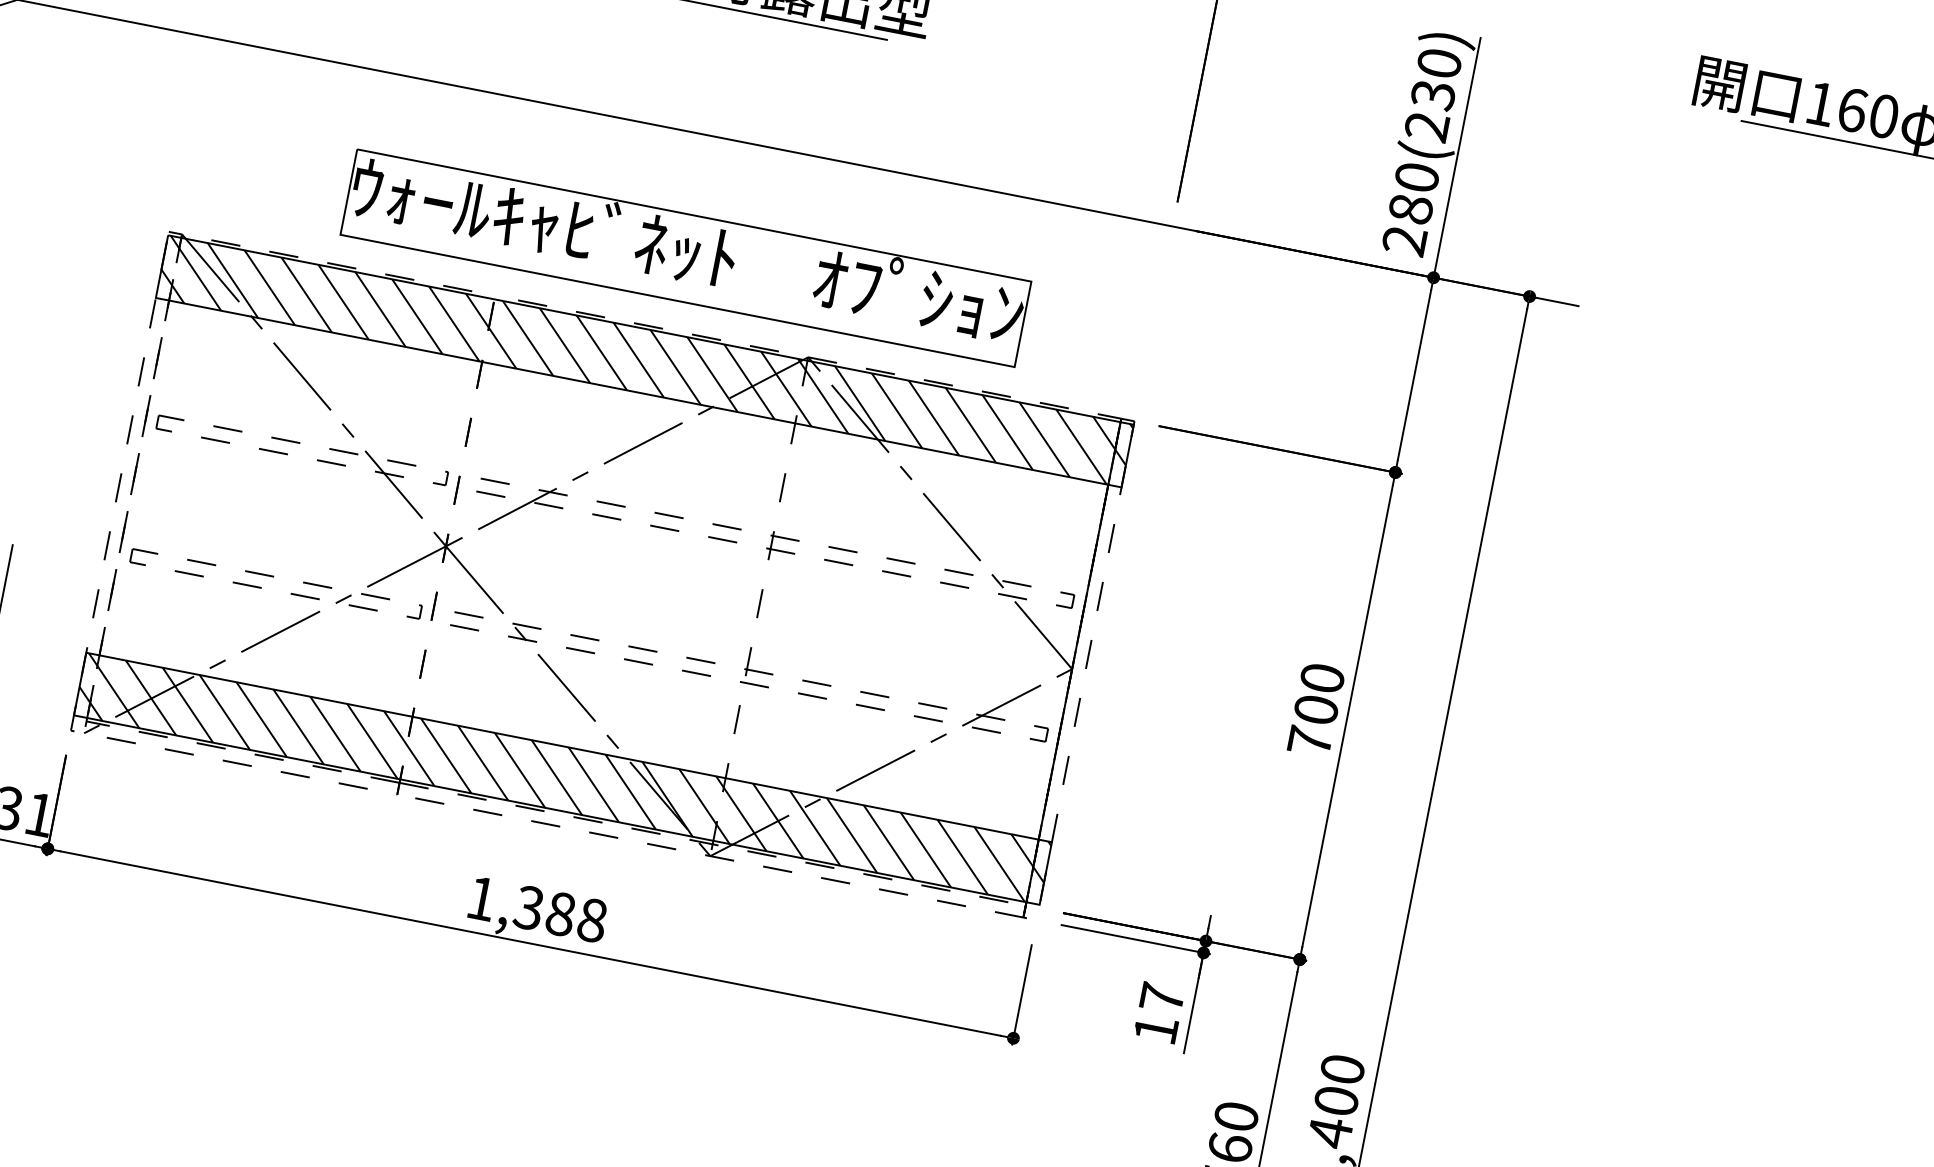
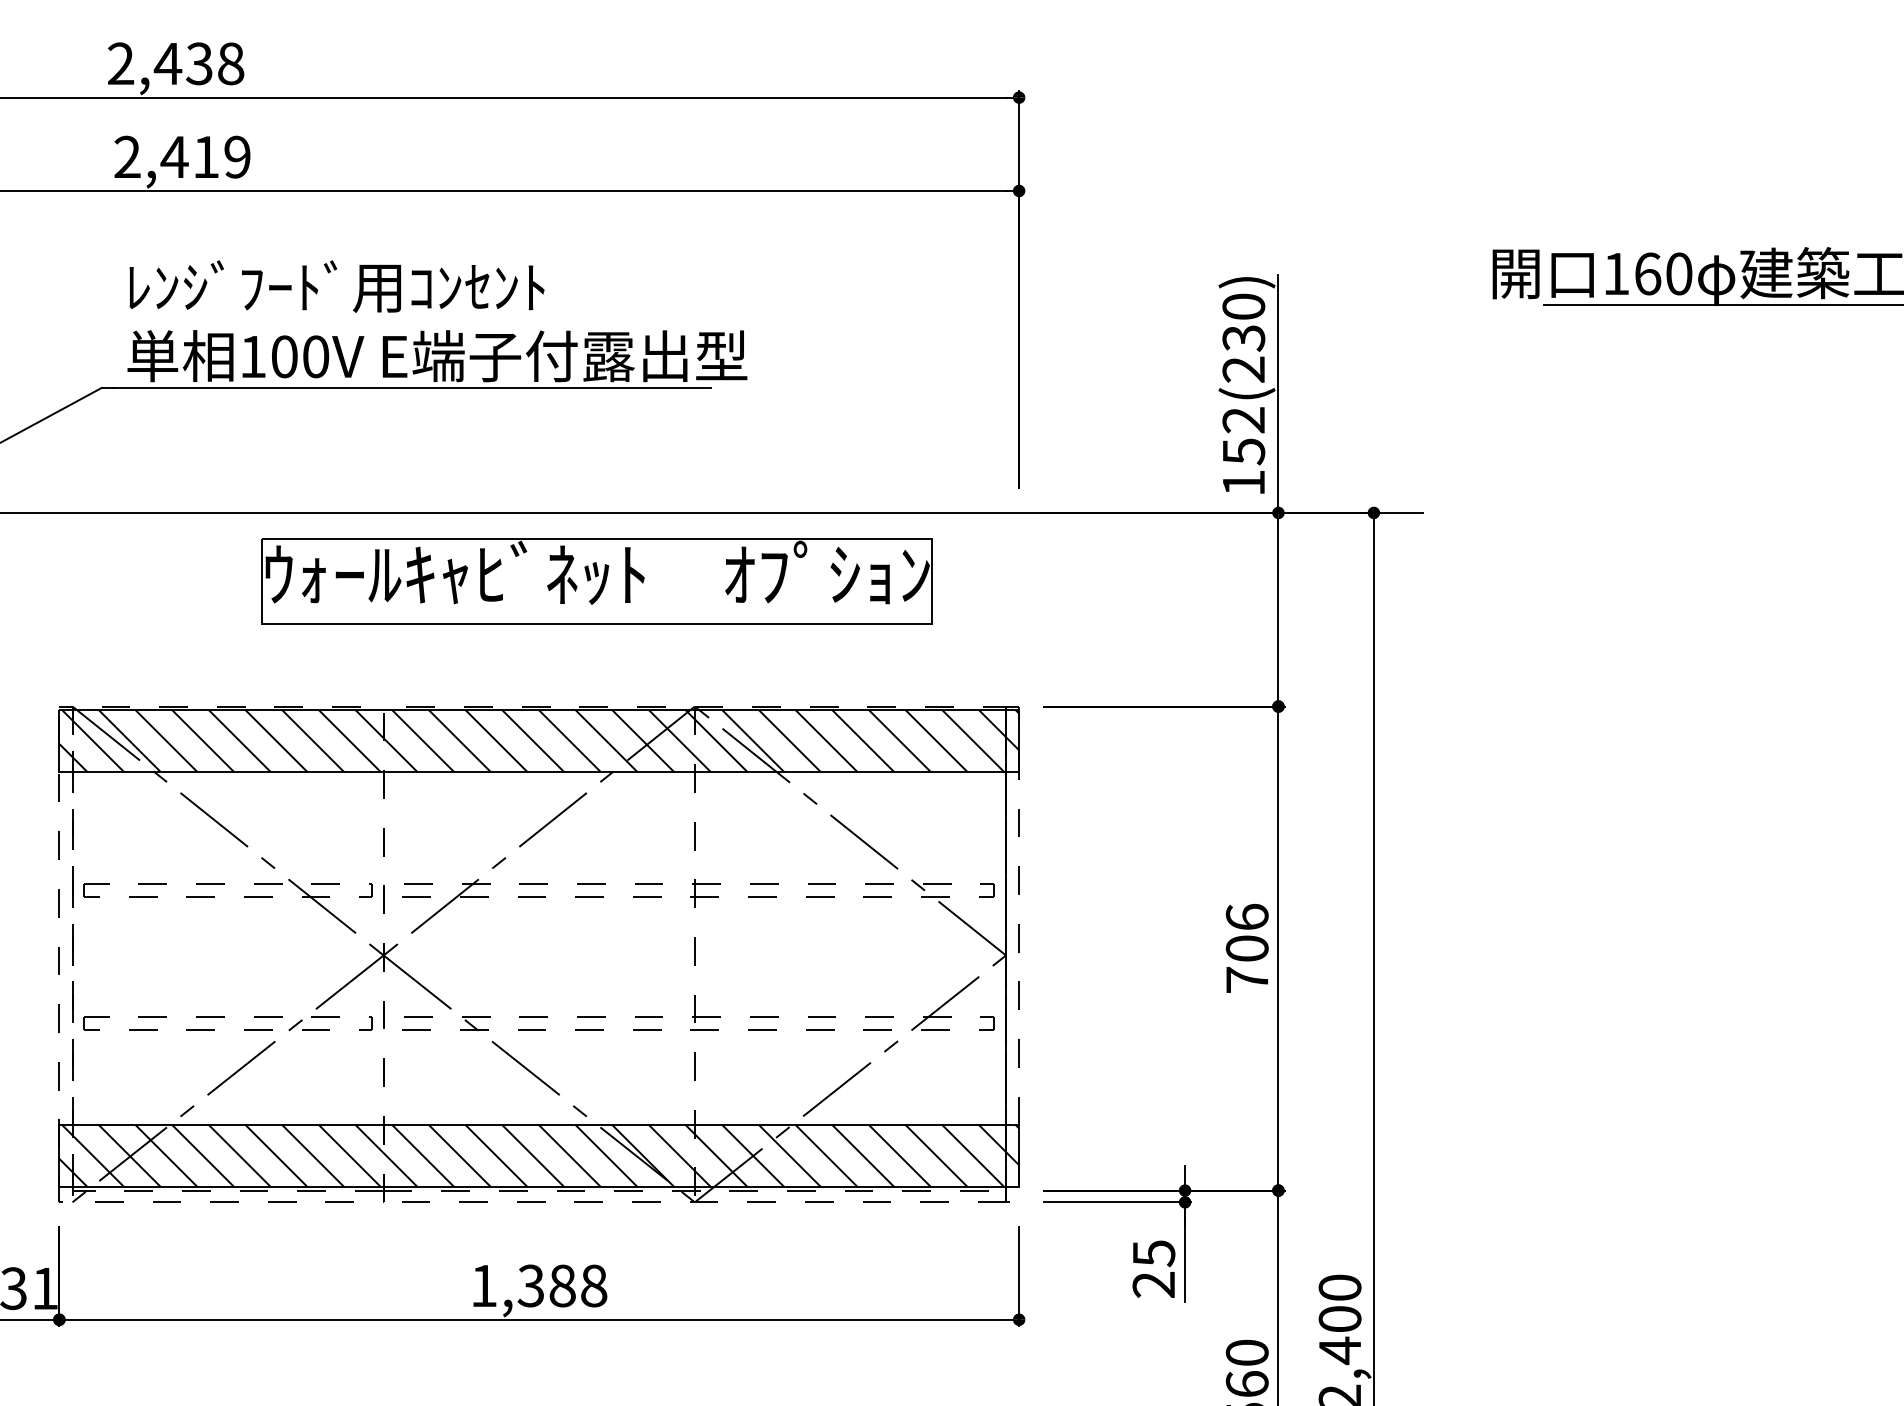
text: (1410, 209) -> (1243, 451), 280(230) -> 152(230)
part: (685, 257) -> (596, 581), moved
text: (1321, 677) -> (1246, 916), 700 -> 706
text: (1158, 1013) -> (1153, 1268), 17 -> 25

